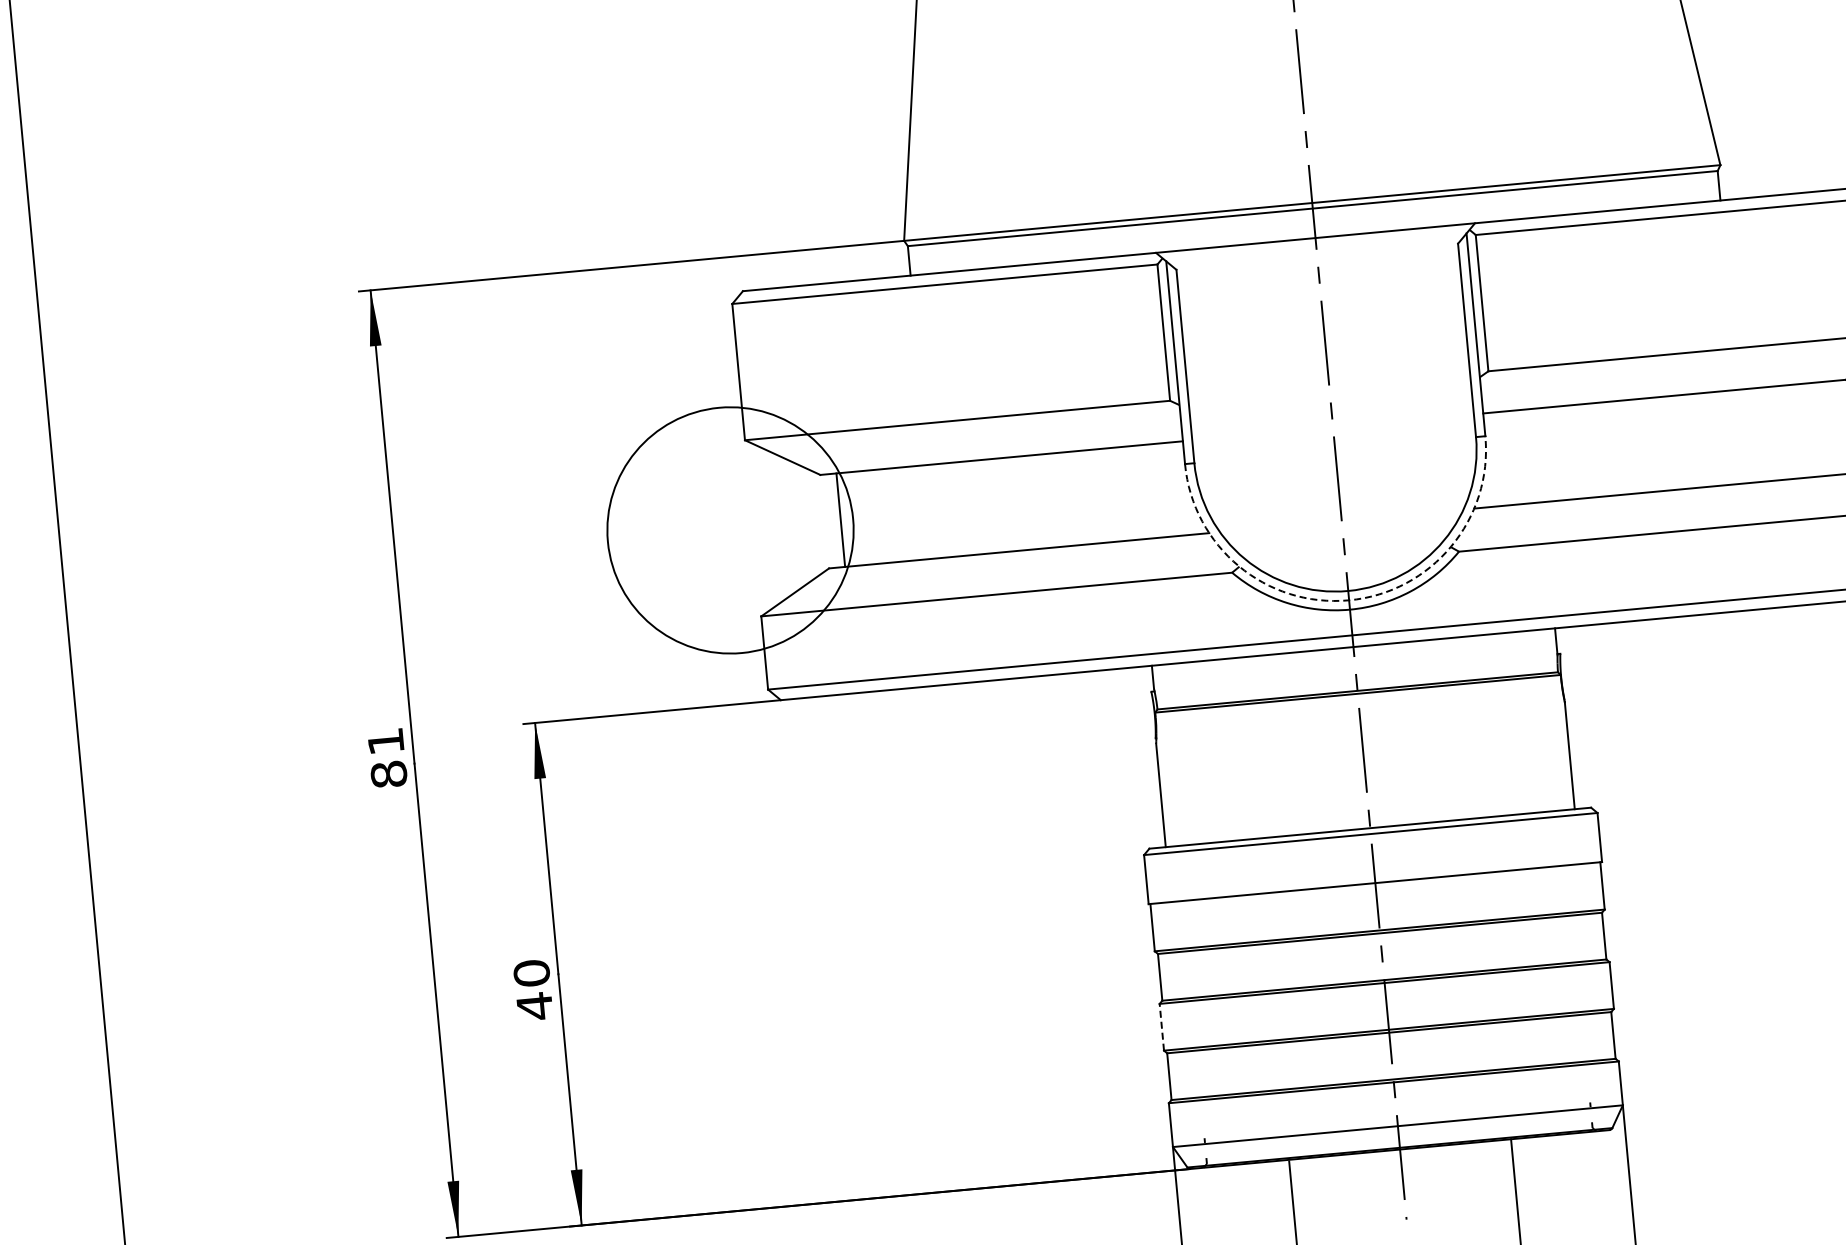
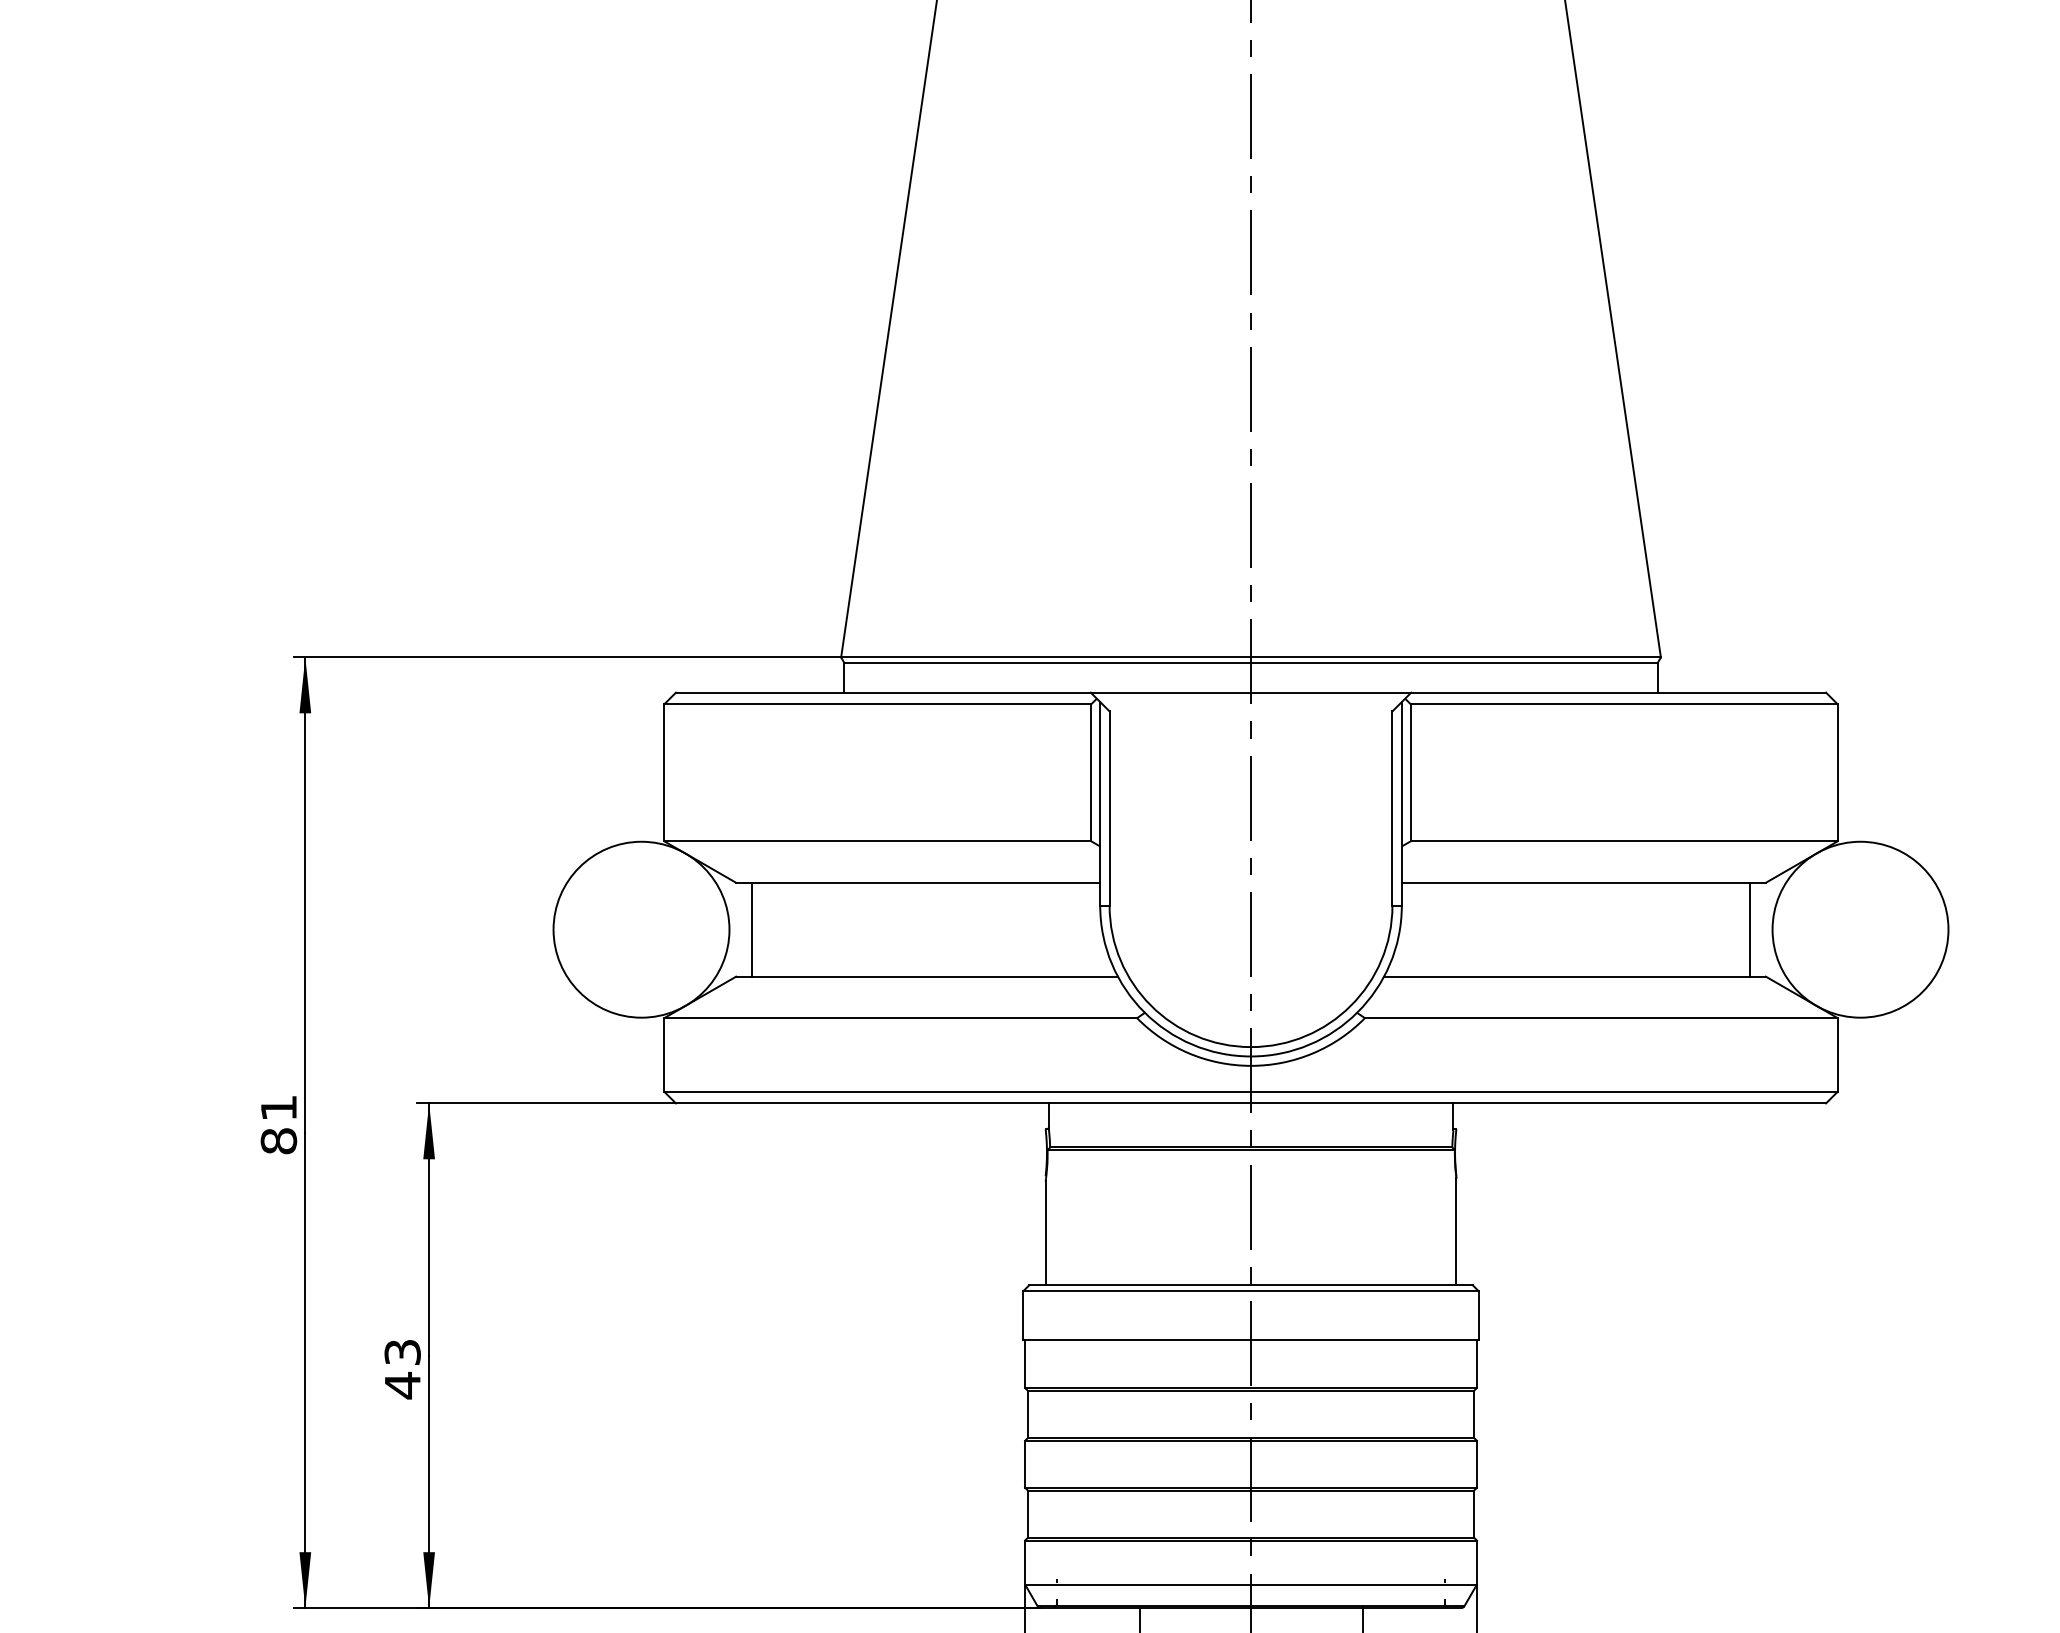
line: (1833, 427) -> (1749, 929), added
circle: (730, 530) -> (641, 929), size x0.71
arc: (1349, 600) -> (1251, 1056), dashed -> solid
text: (531, 973) -> (402, 1352), 40 -> 43
line: (1162, 1026) -> (1025, 1463), dashed -> solid

